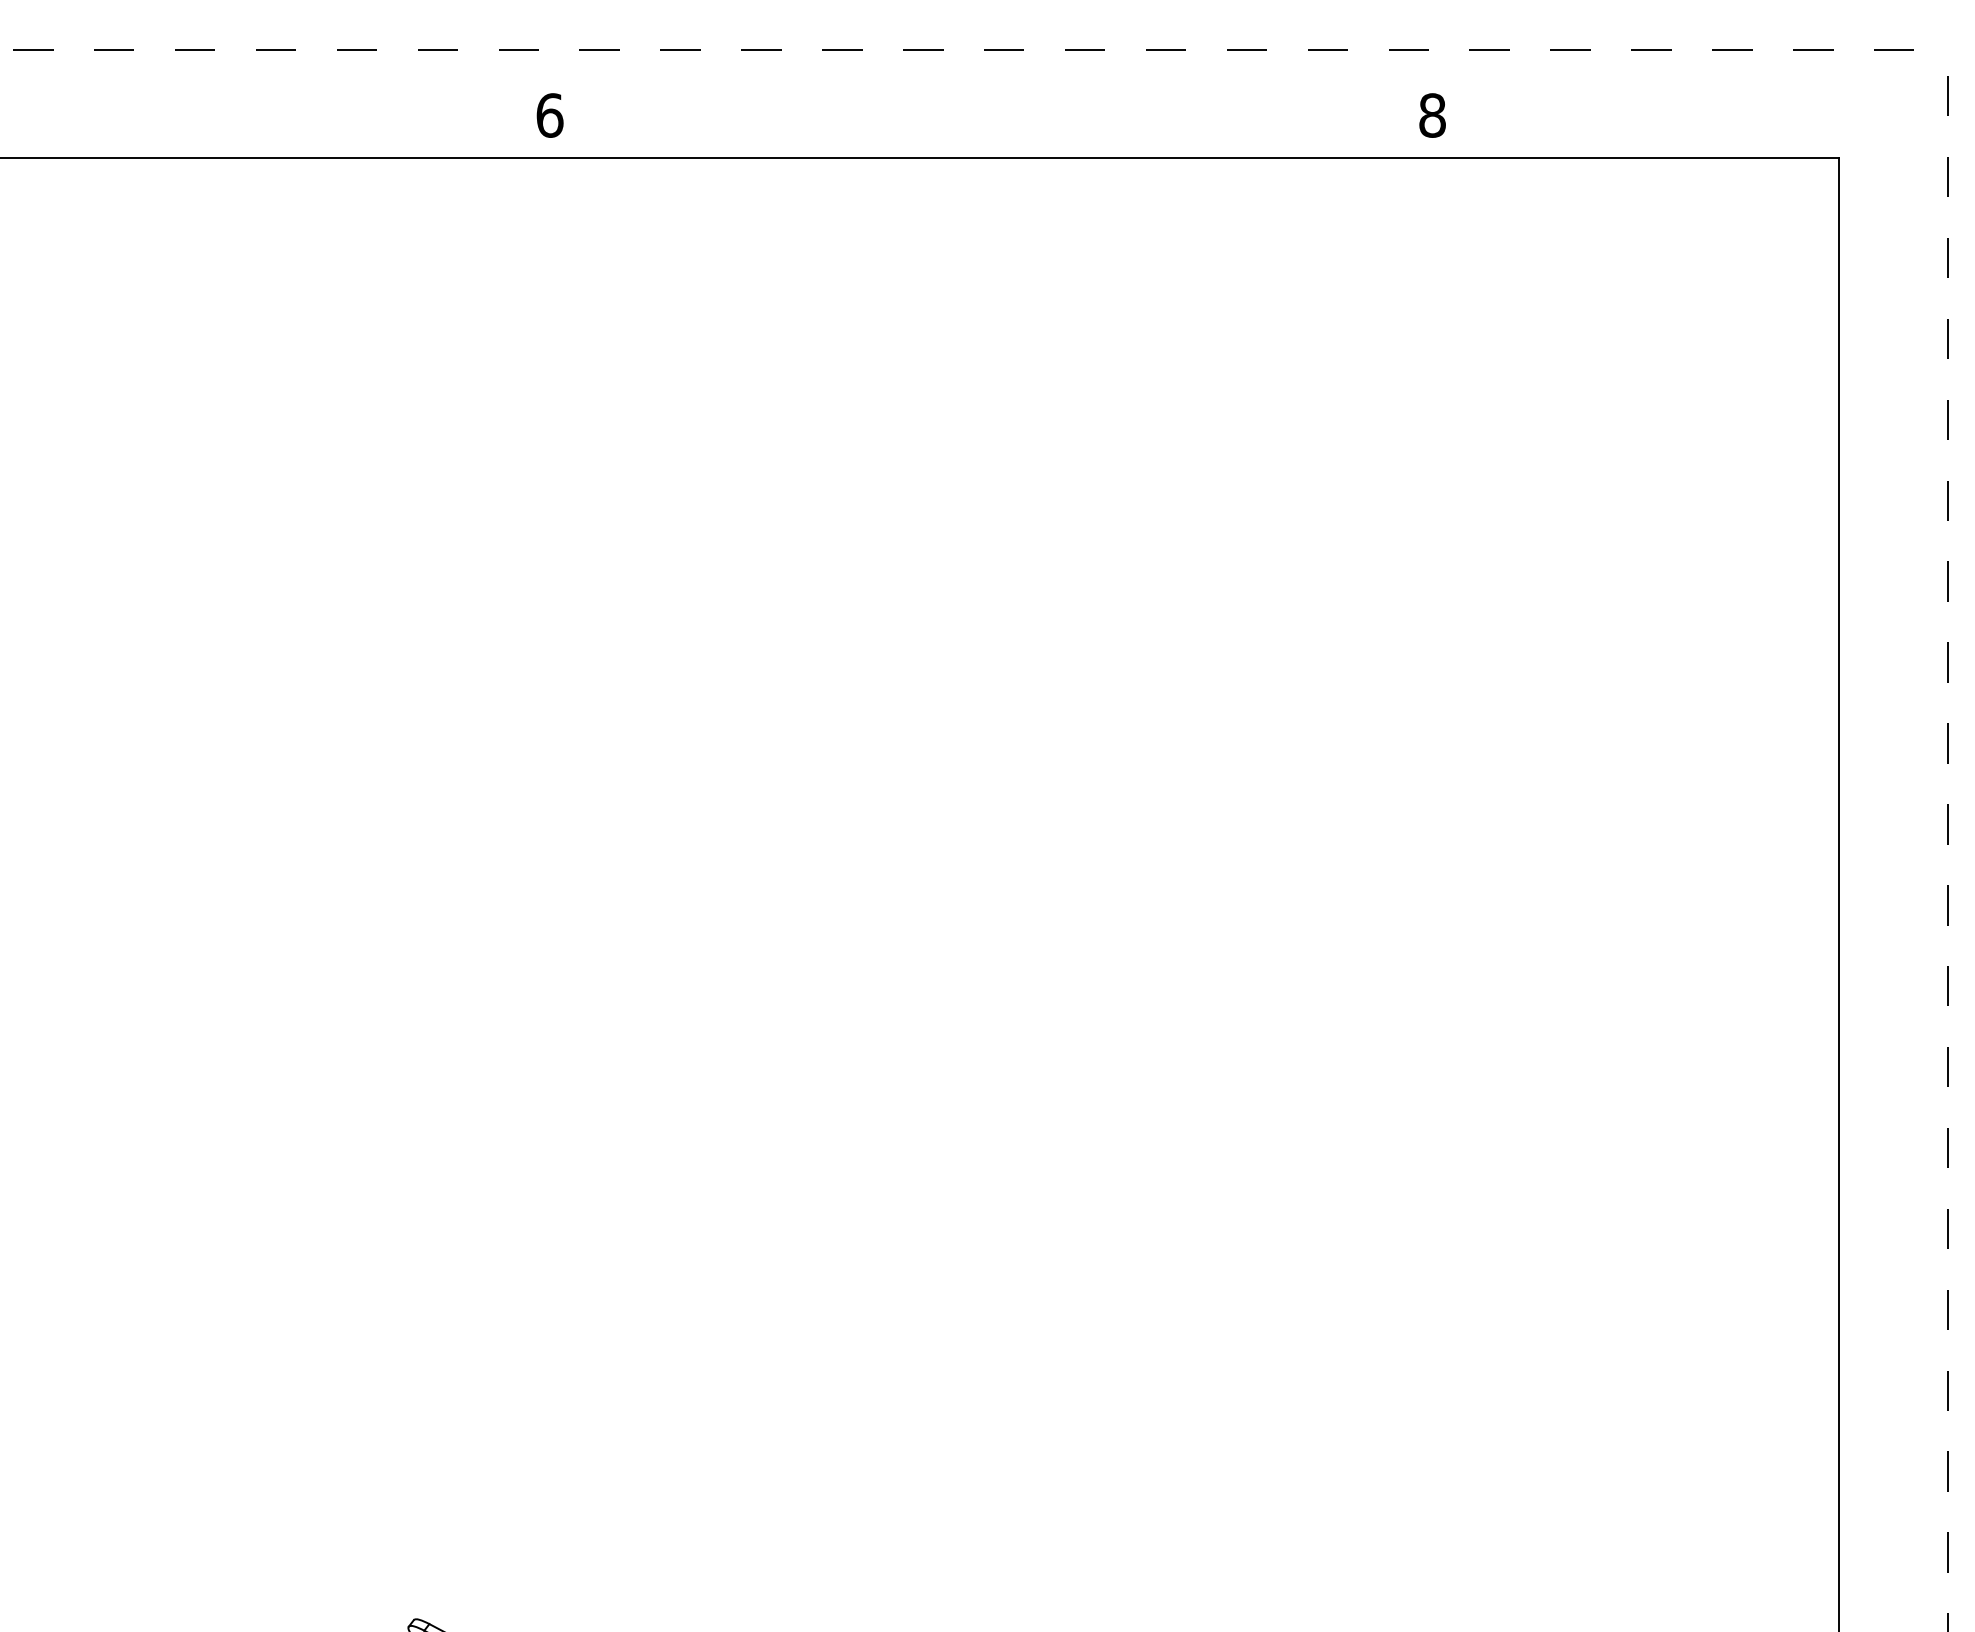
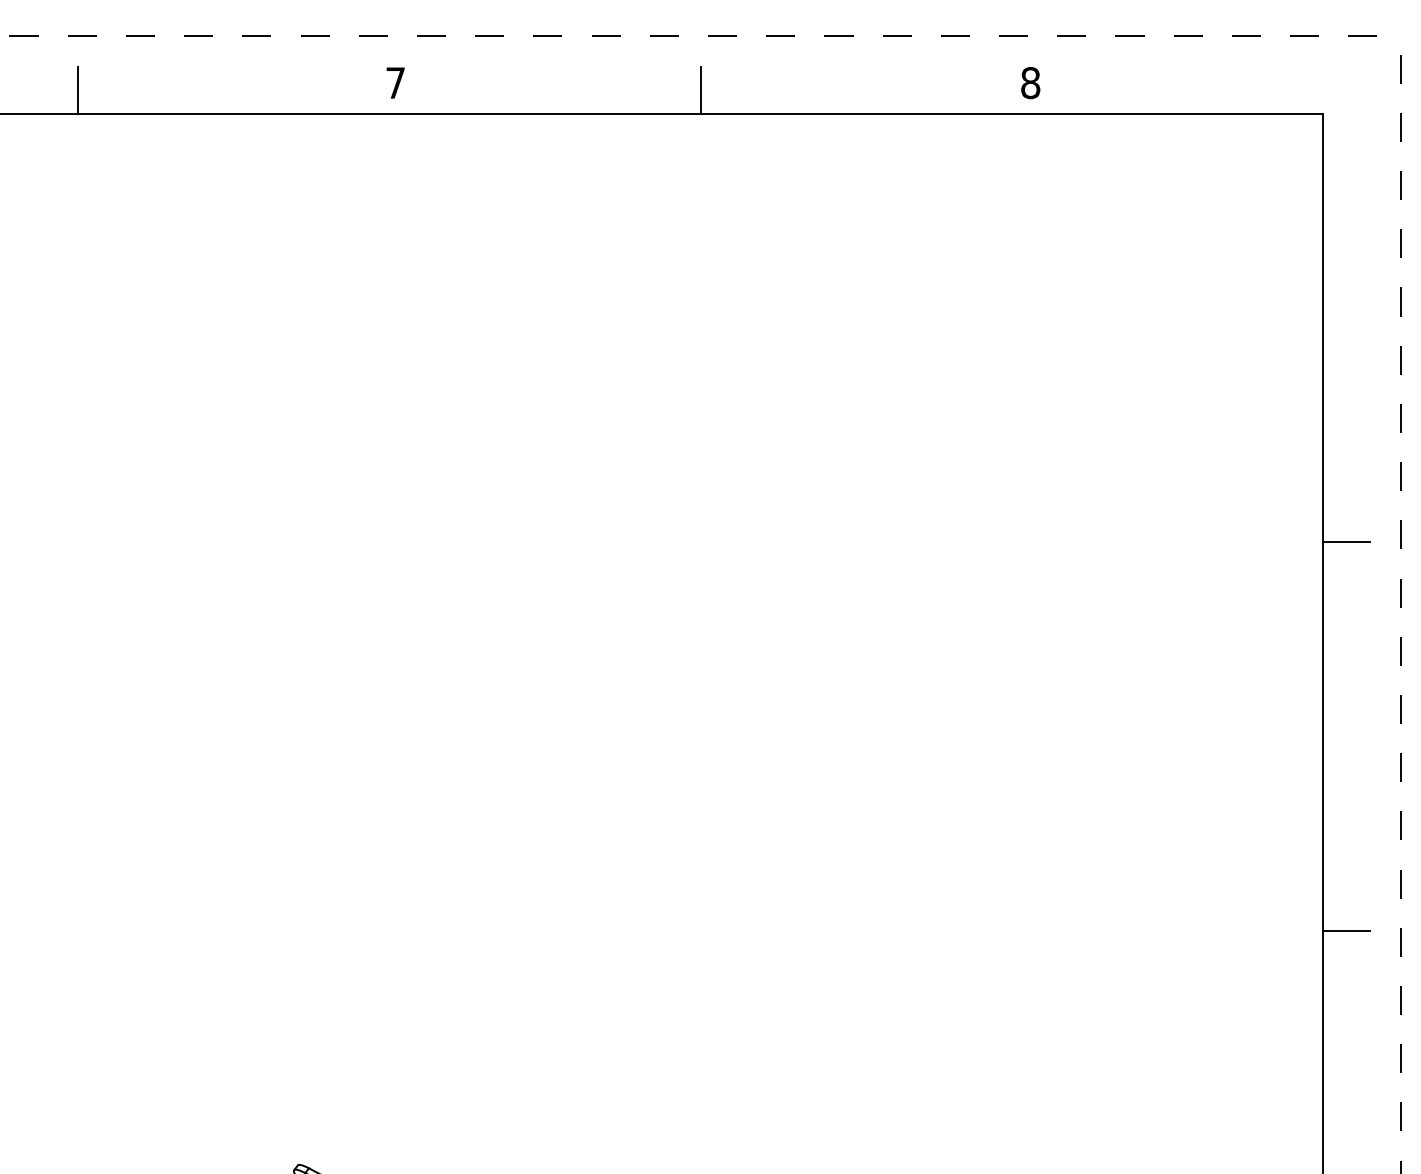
text: (549, 116) -> (395, 83), 6 -> 7
line: (109, 124) -> (78, 89), added
line: (973, 124) -> (700, 89), added
line: (1871, 752) -> (1346, 541), added
line: (1871, 1293) -> (1346, 930), added

